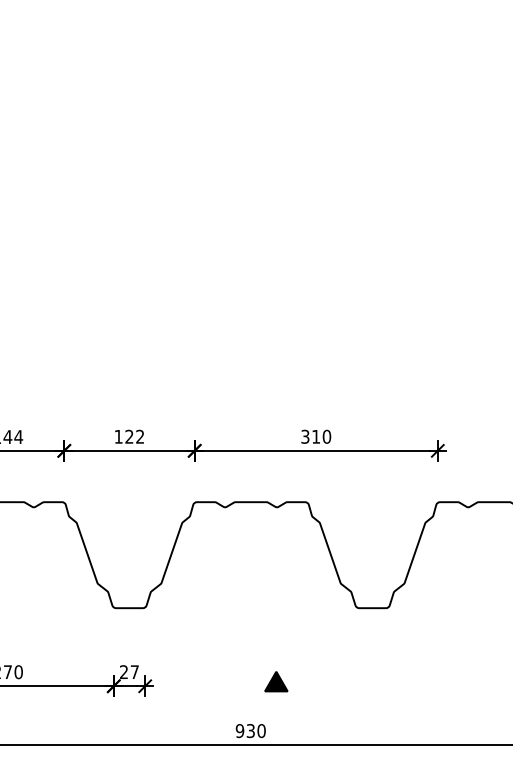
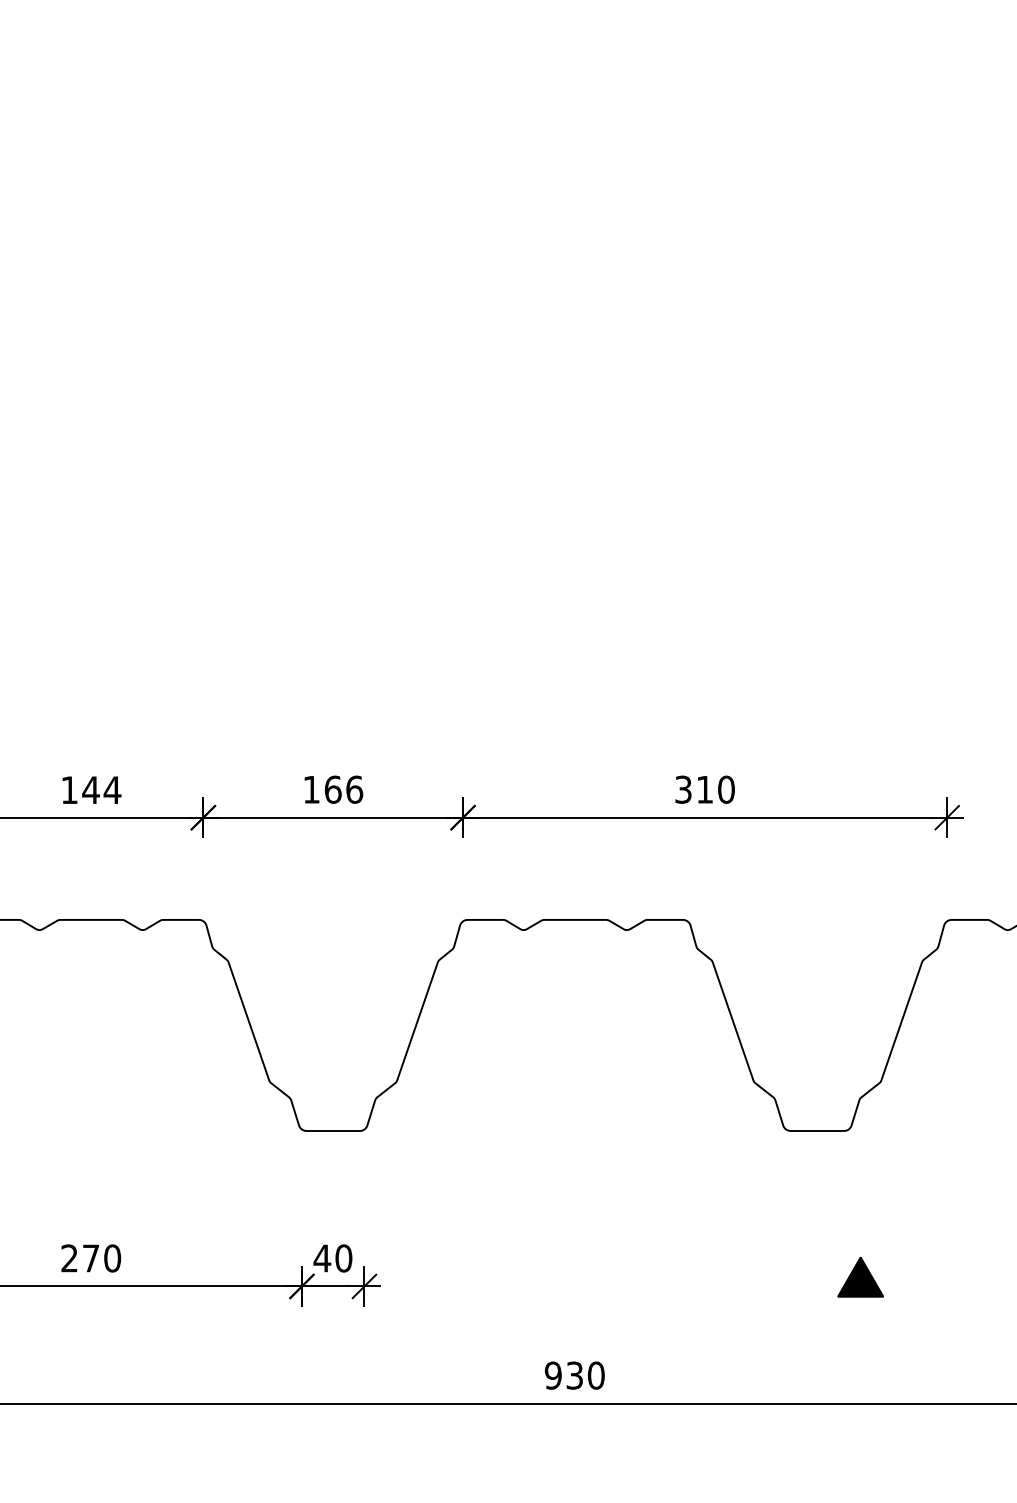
text: (134, 436) -> (343, 789), 122 -> 166
text: (129, 672) -> (333, 1259), 27 -> 40
part: (276, 681) -> (860, 1276), moved

